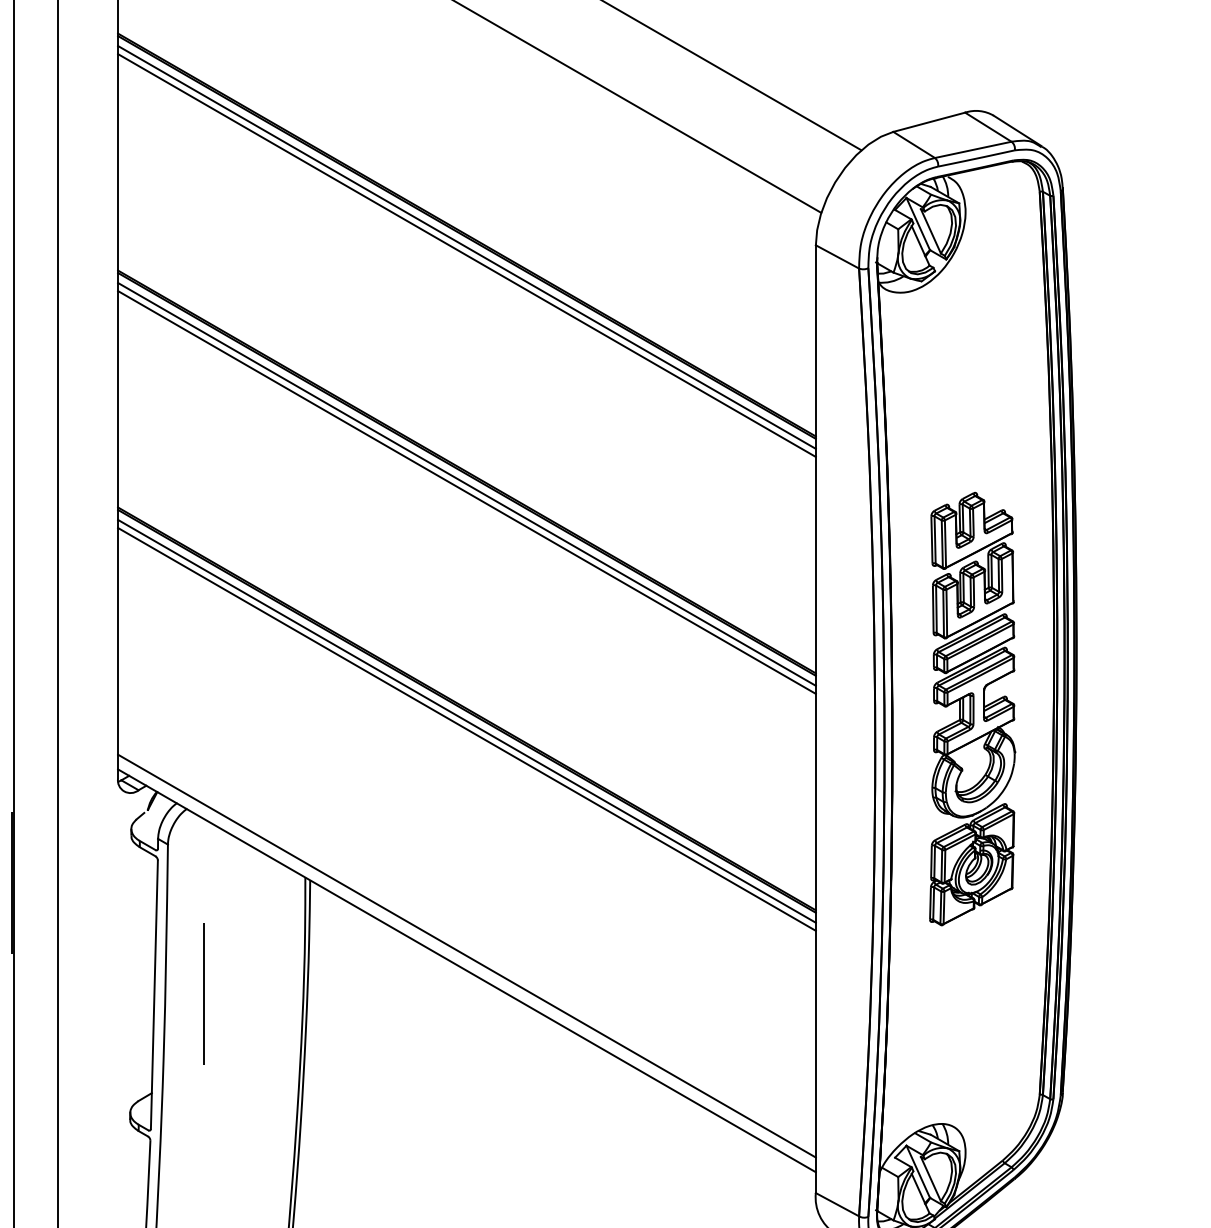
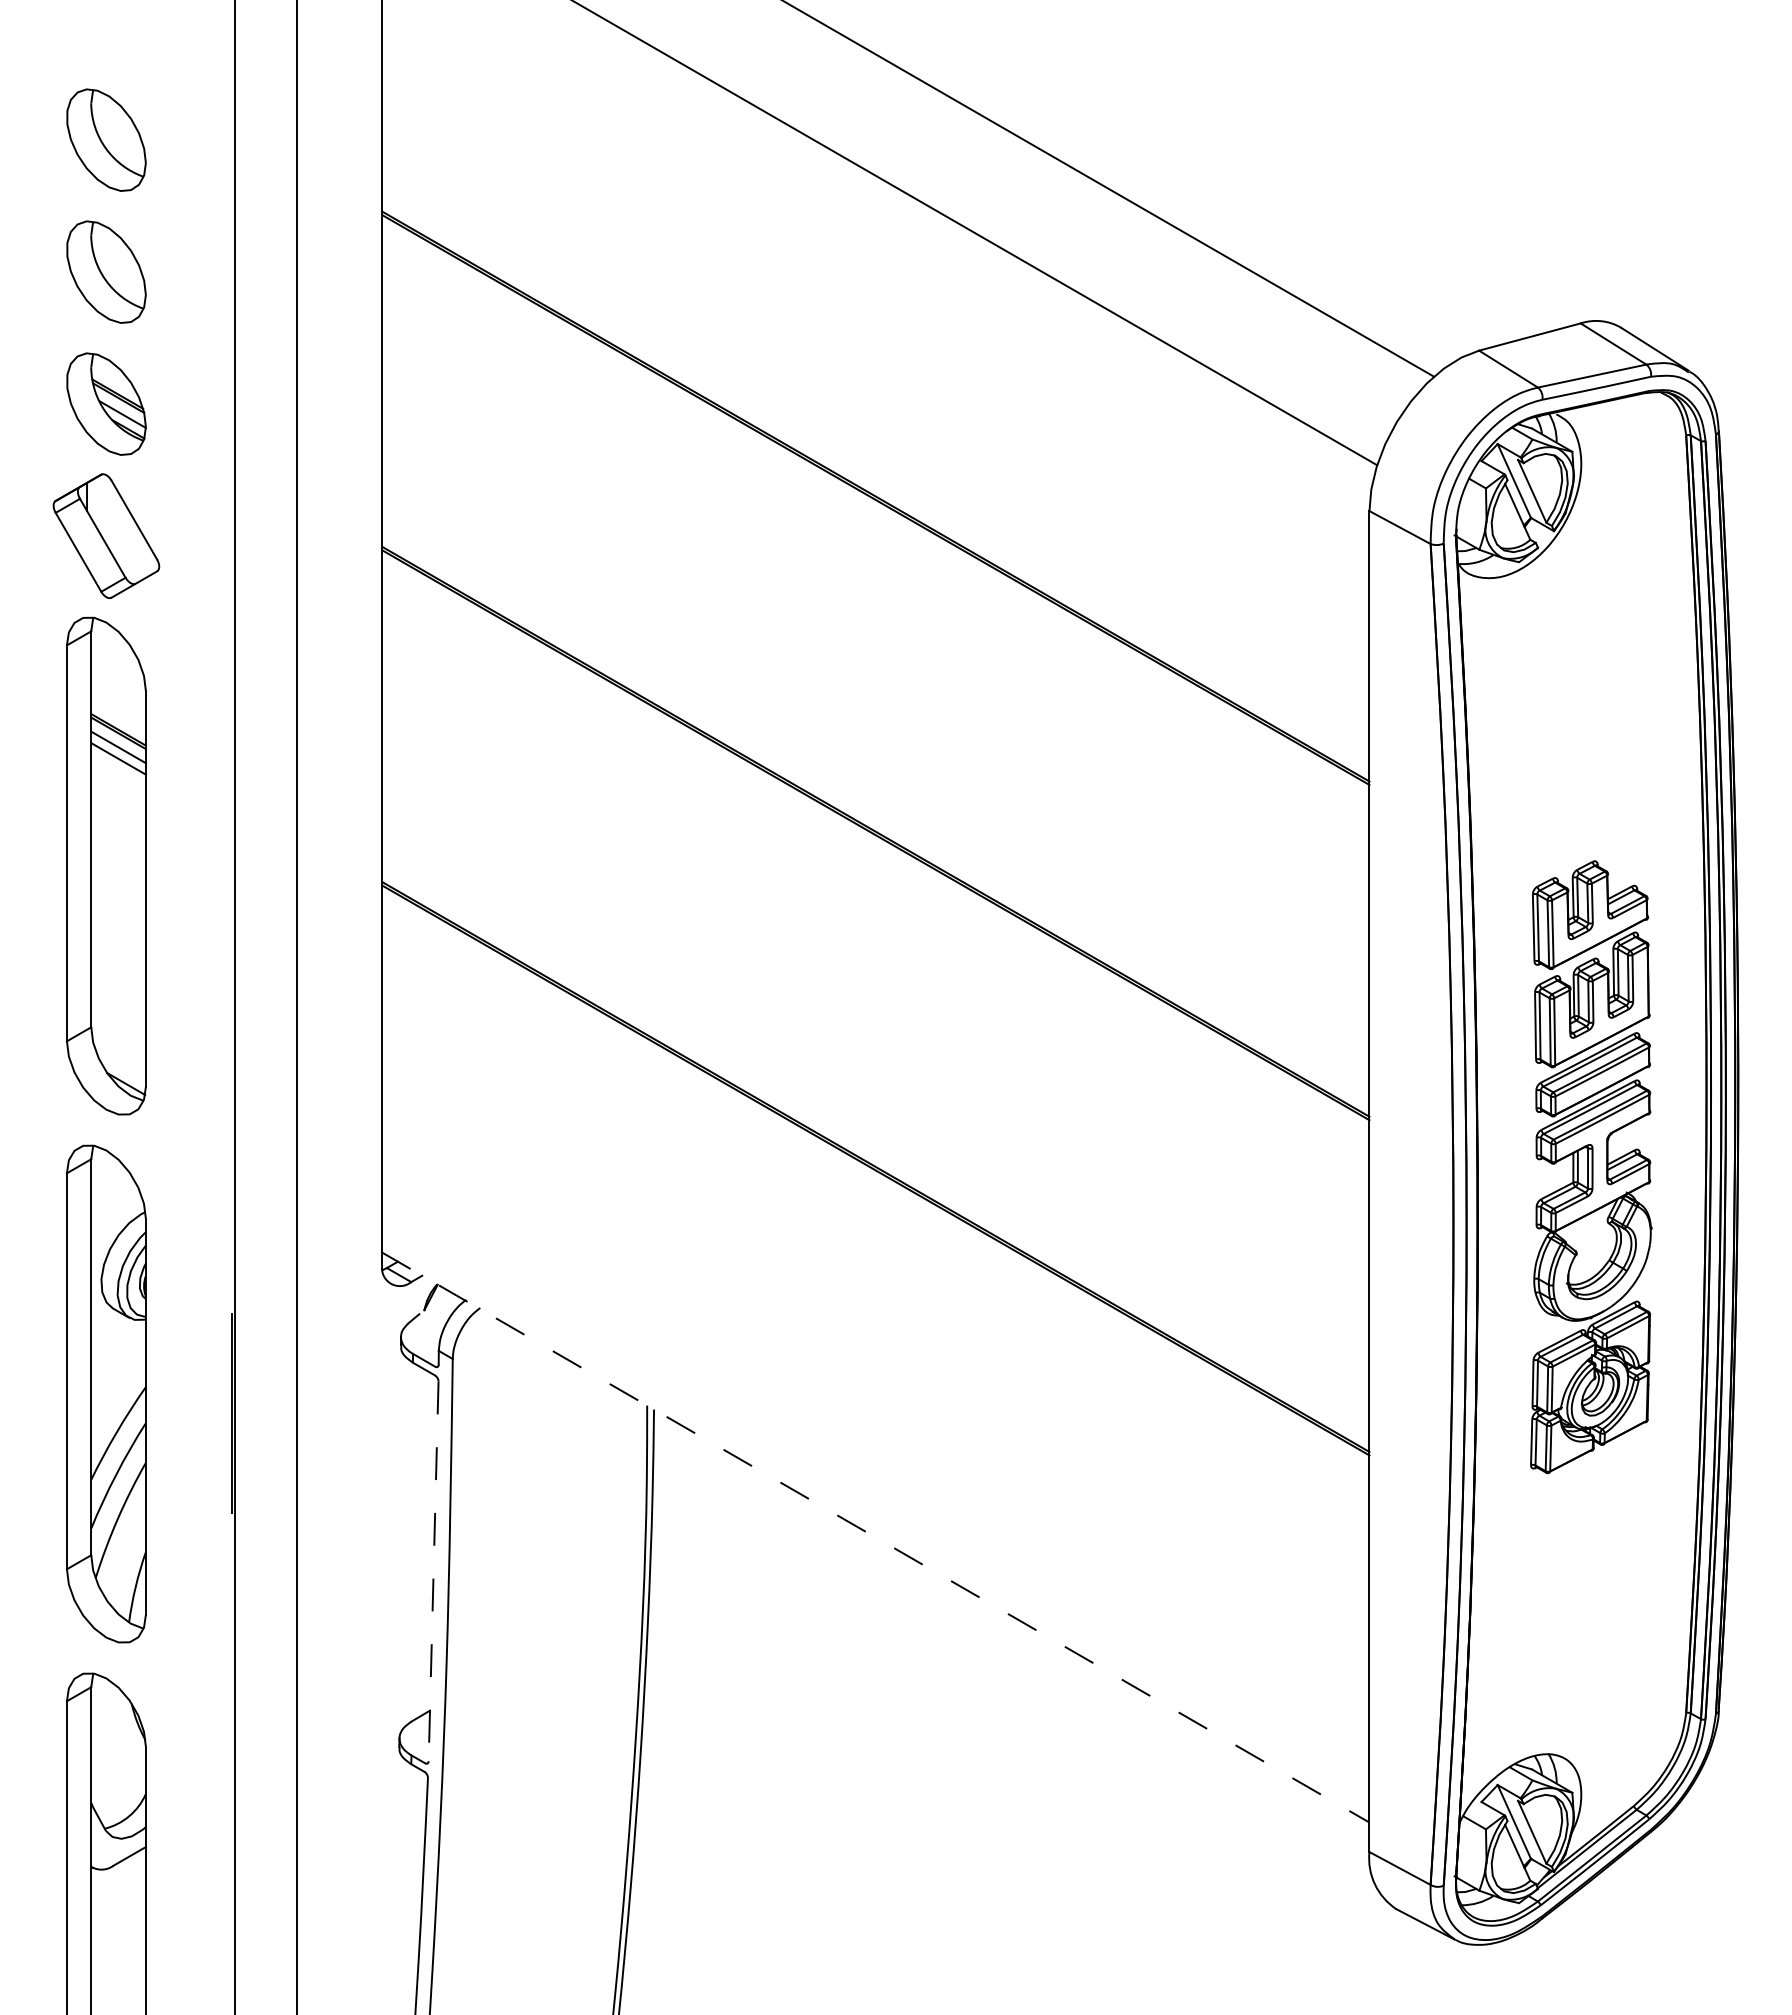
line: (466, 247) -> (875, 514), removed
line: (466, 255) -> (875, 525), removed
line: (466, 484) -> (875, 849), removed
line: (466, 492) -> (875, 860), removed
line: (466, 721) -> (875, 1184), removed
line: (466, 729) -> (875, 1196), removed
line: (466, 955) -> (875, 1516), removed
line: (466, 970) -> (875, 1537), solid -> dashed
line: (203, 993) -> (502, 1569), removed
line: (154, 994) -> (433, 1571), solid -> dashed

